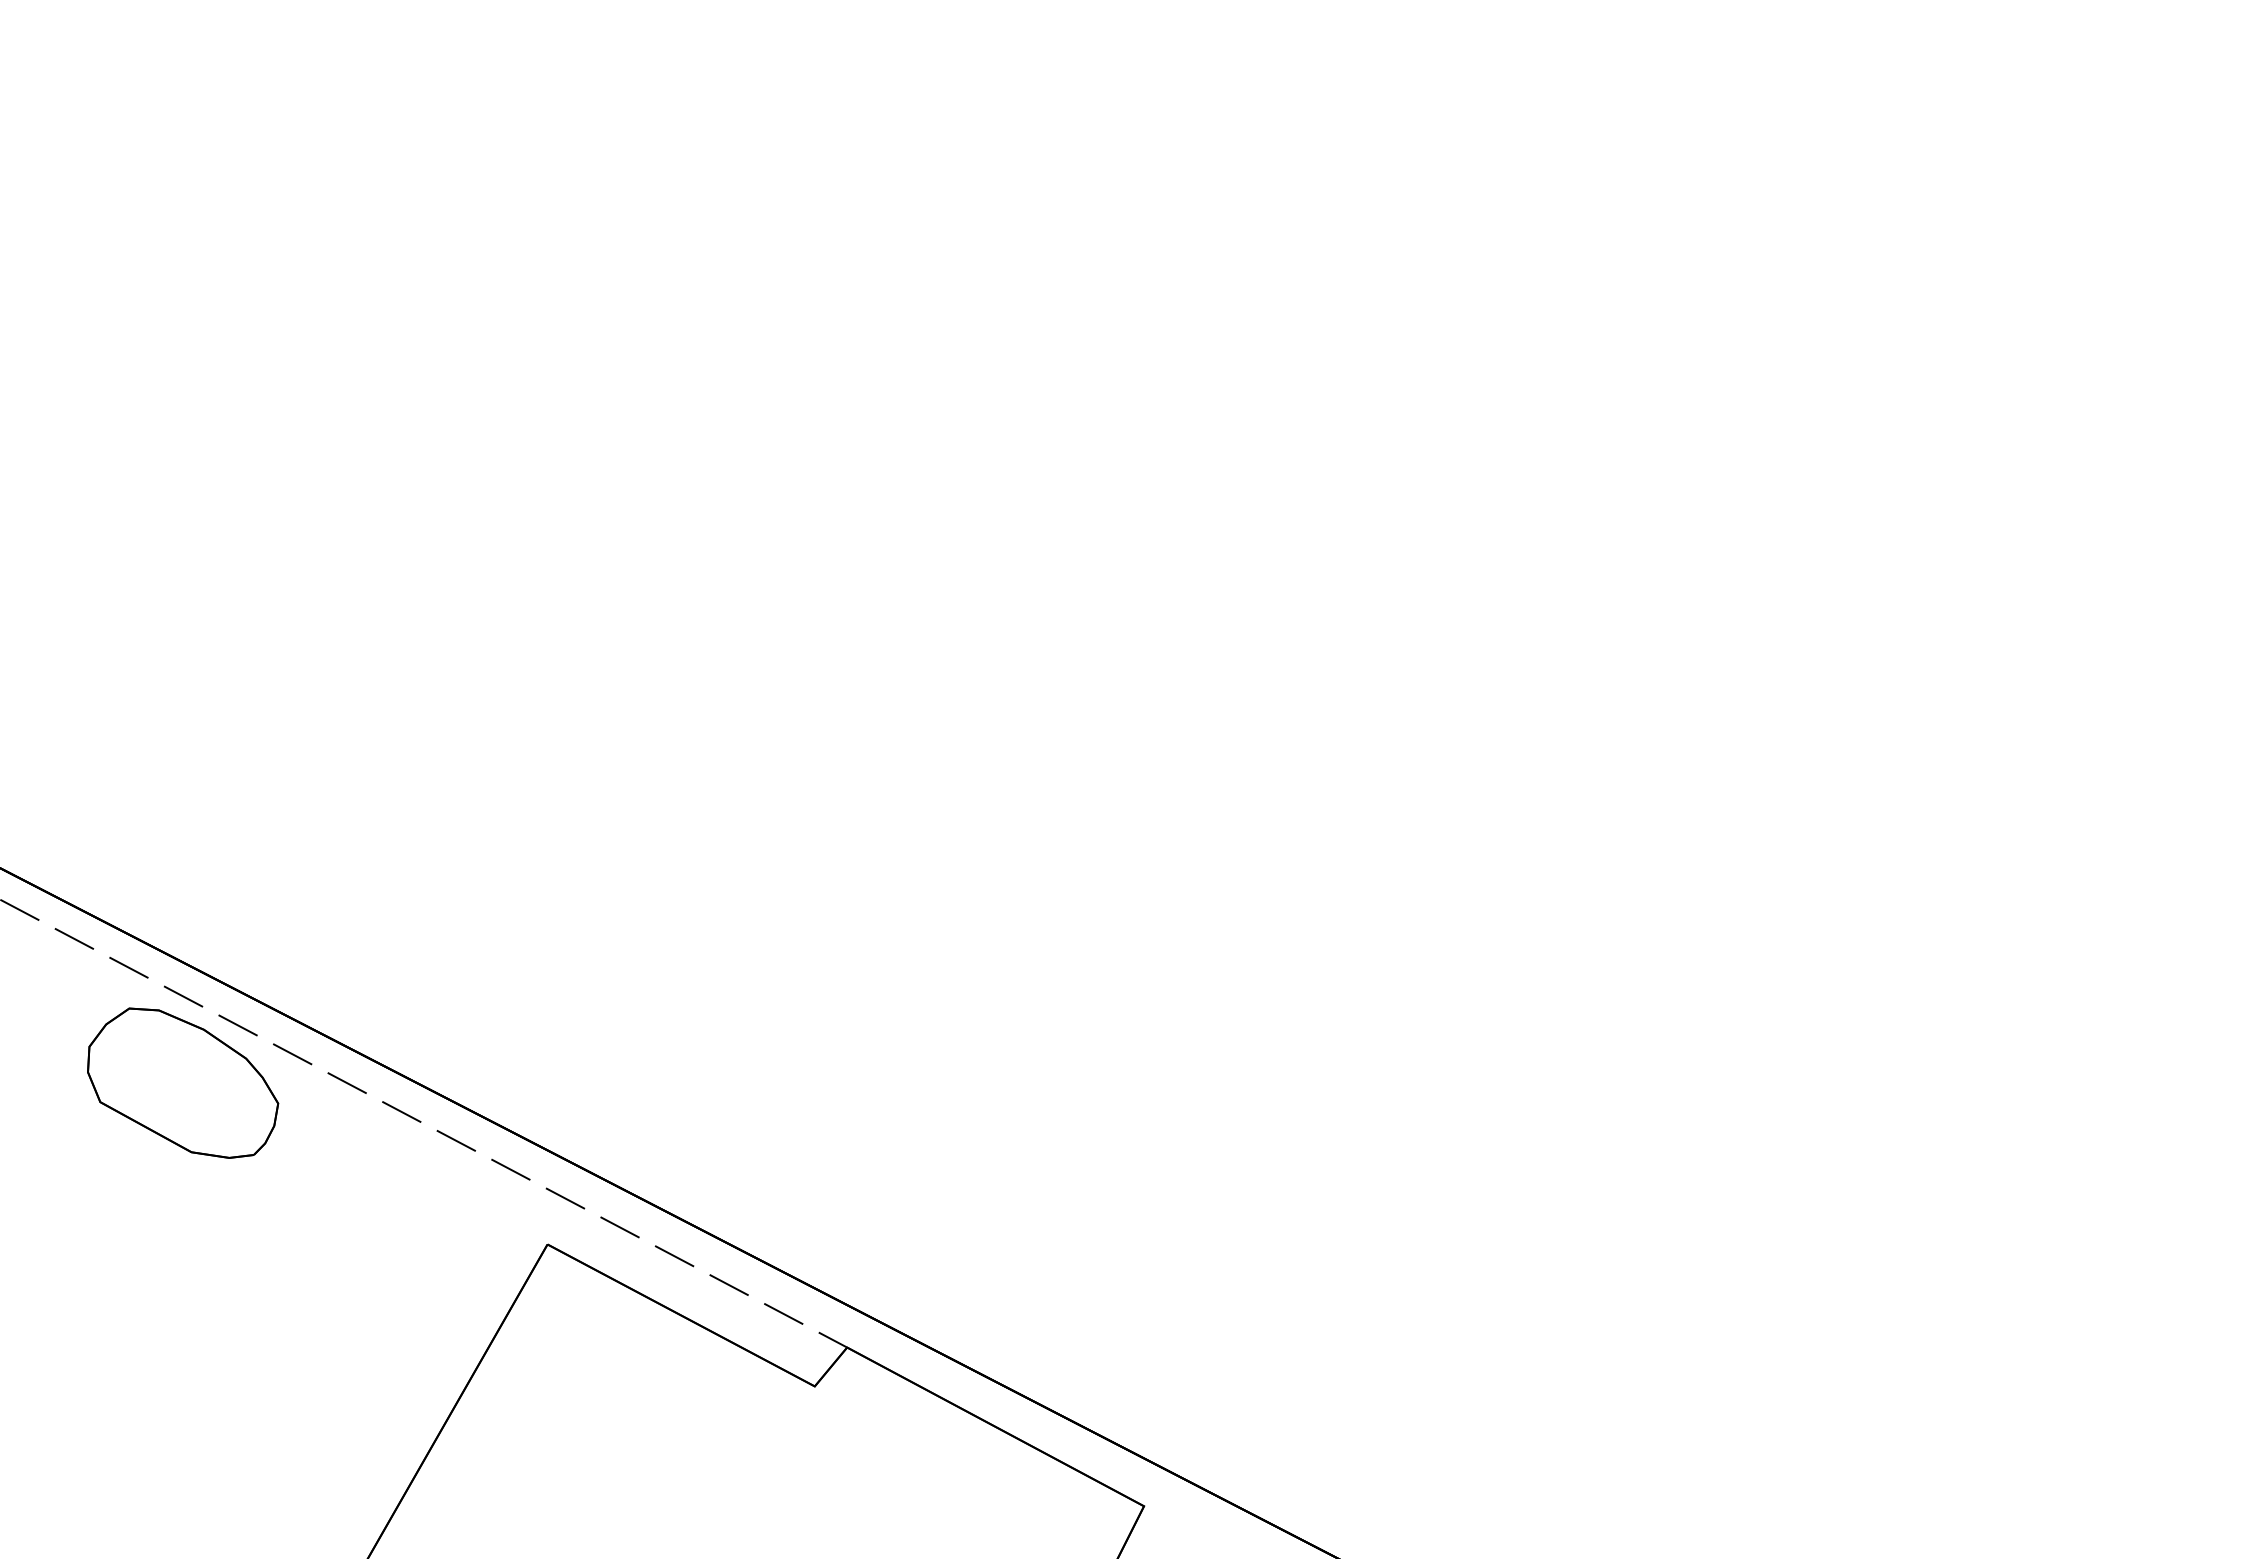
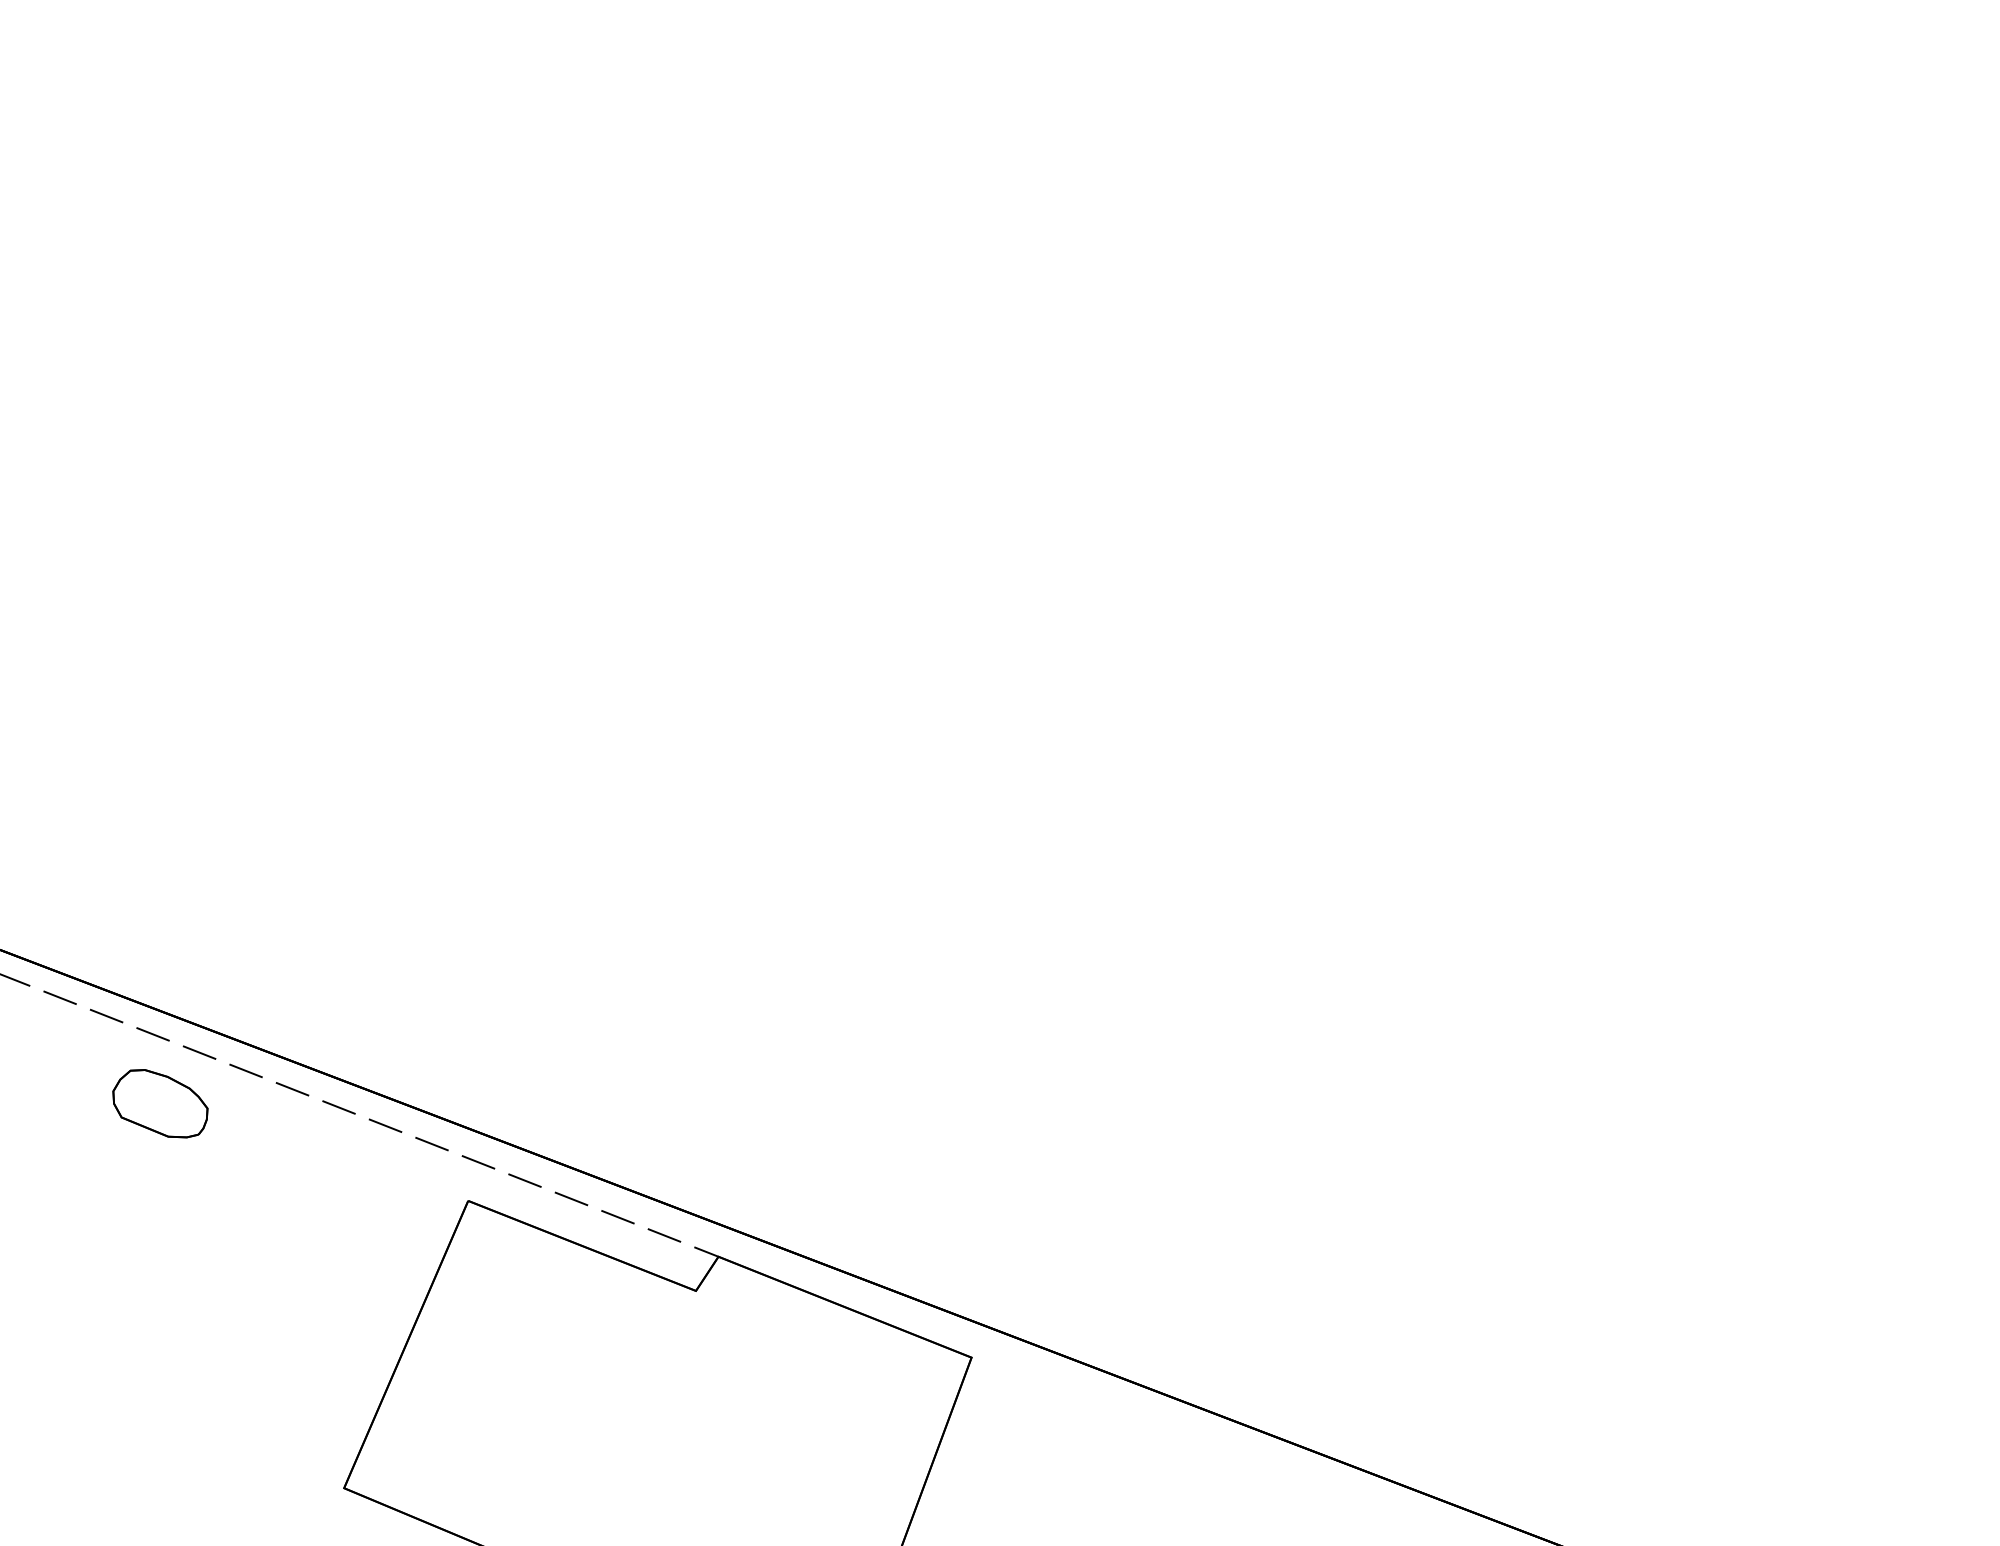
part: (183, 1082) -> (160, 1103), size x0.6

